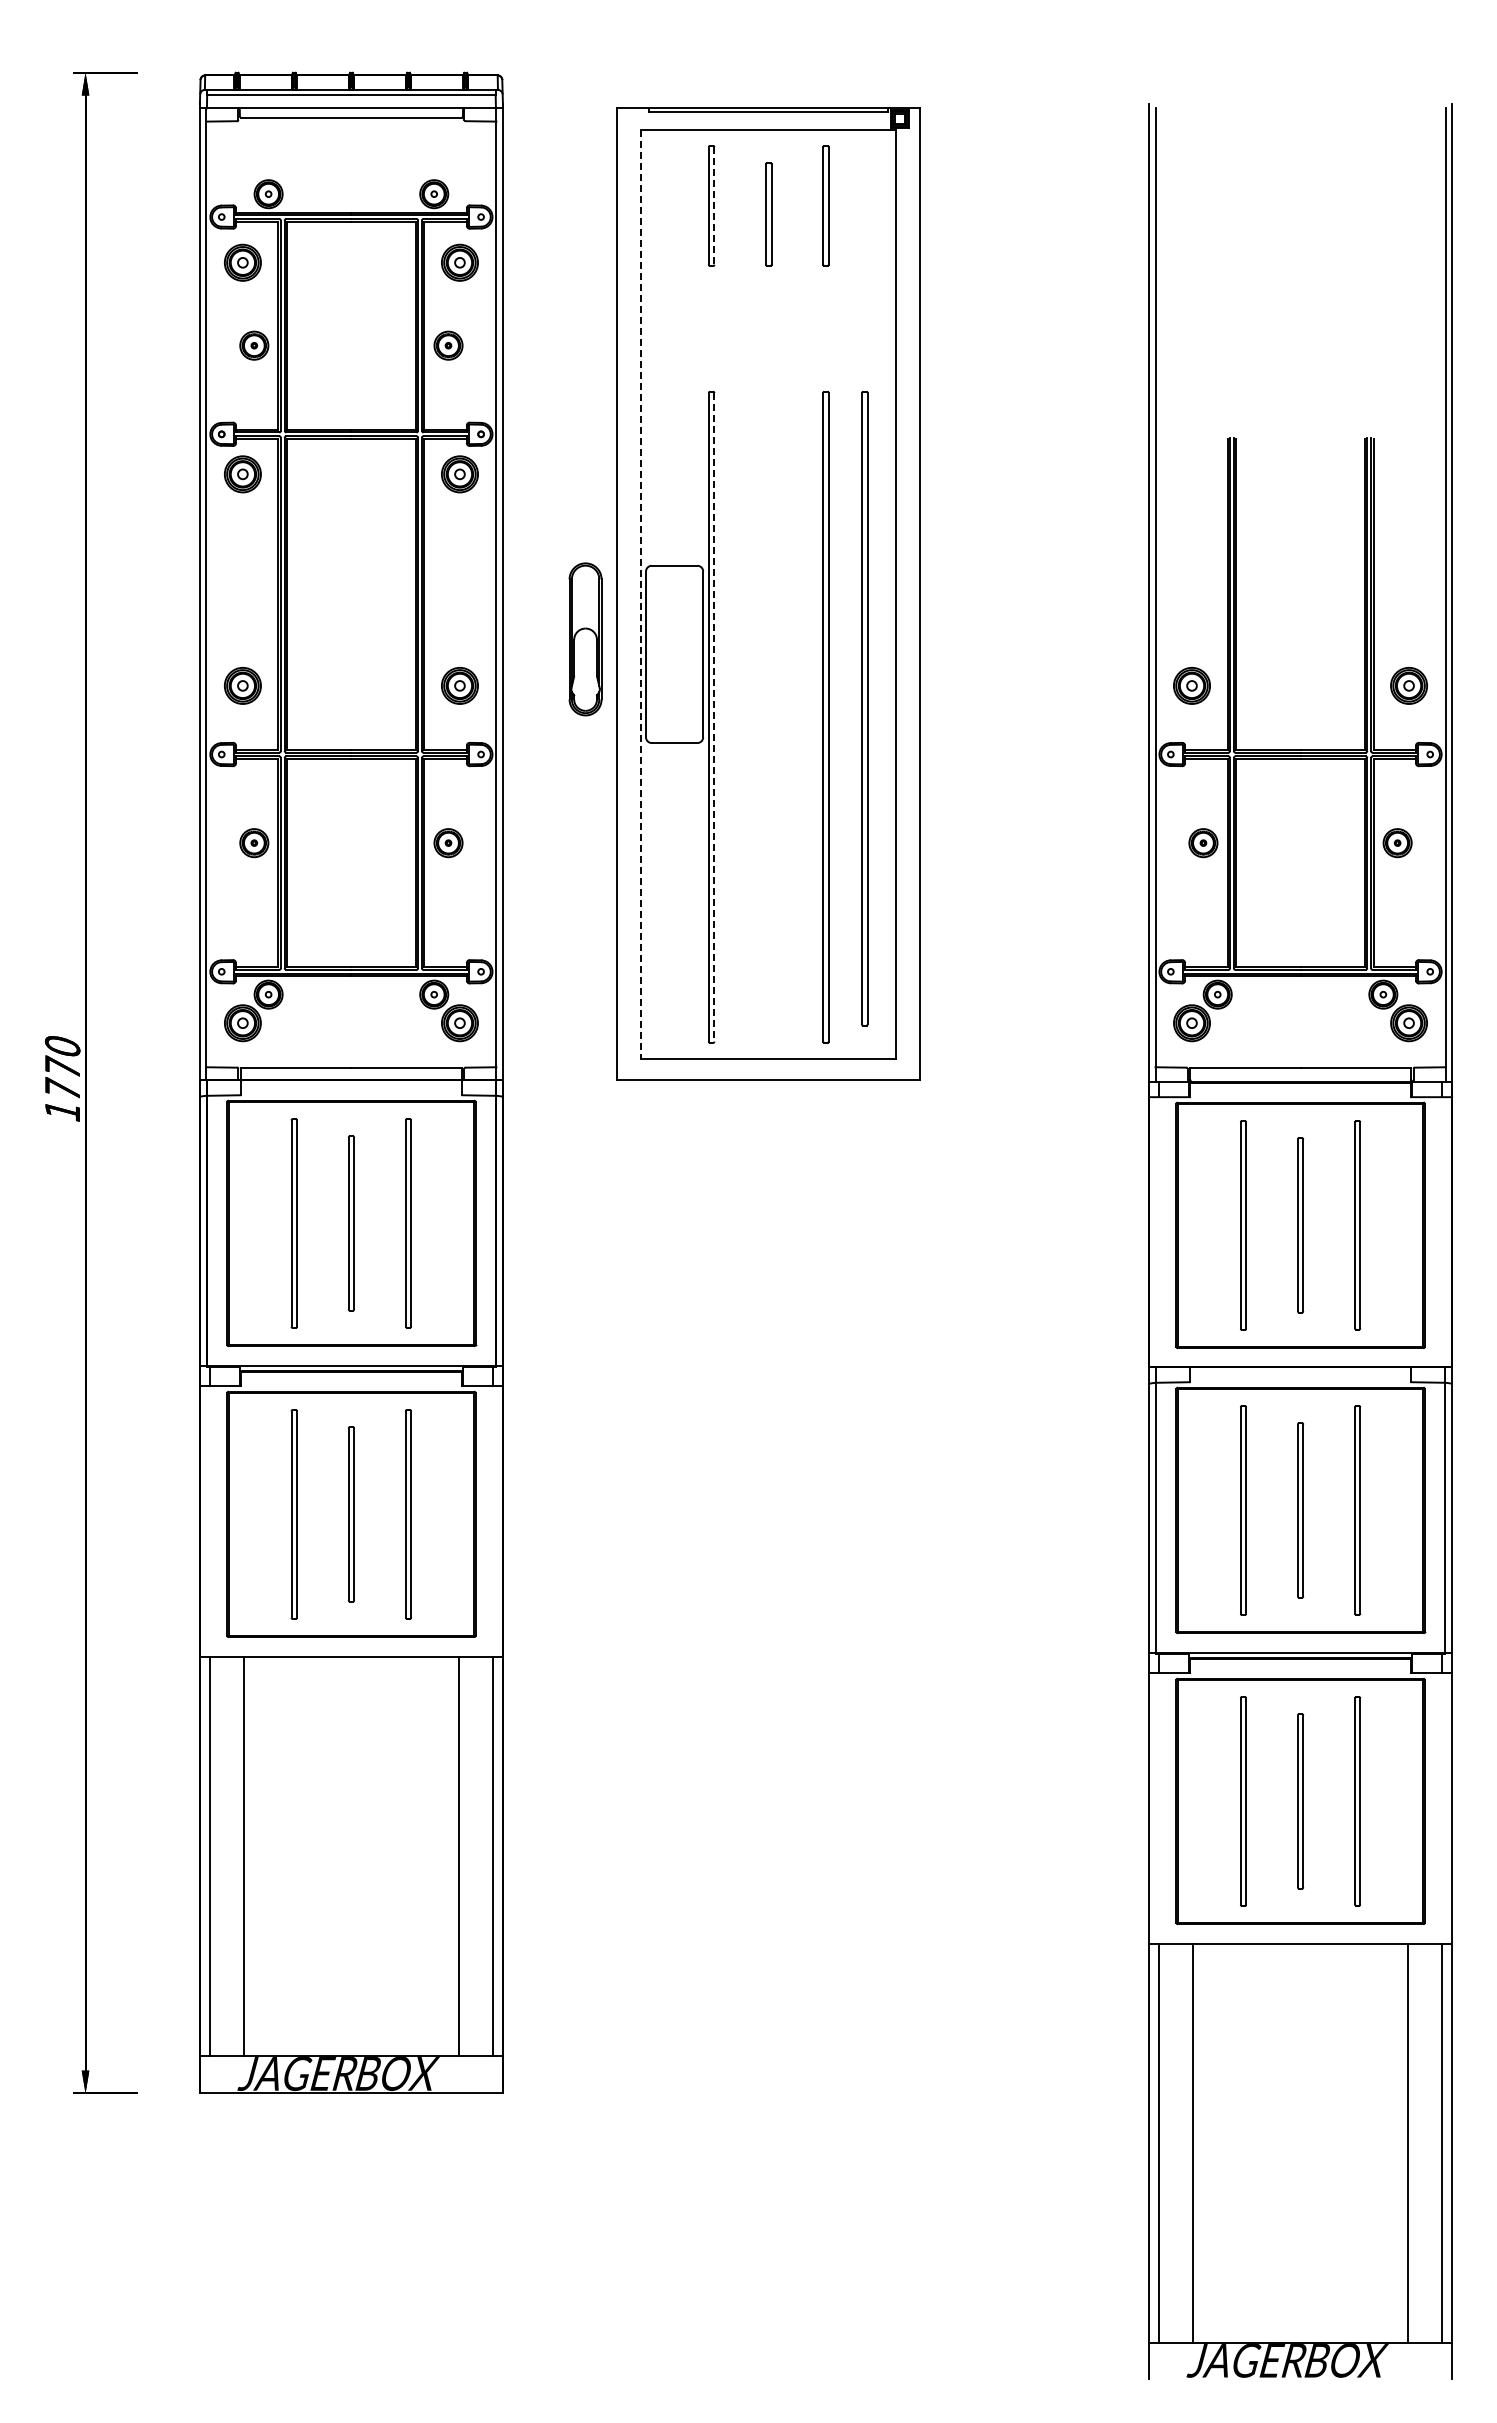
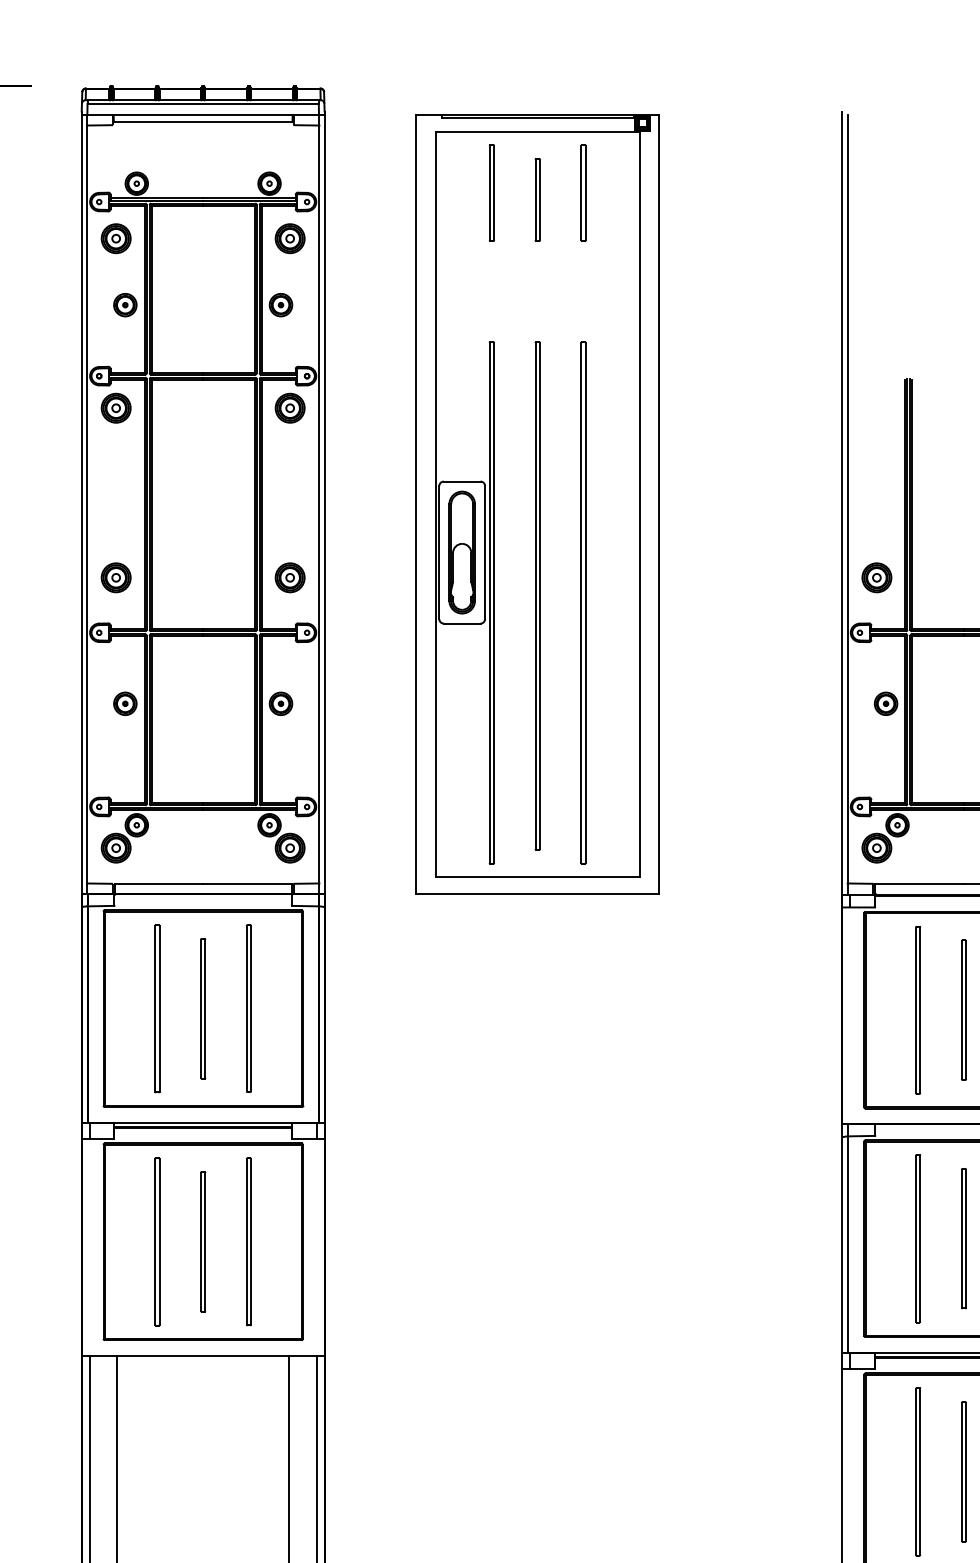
line: (714, 205) -> (494, 192), dashed -> solid
line: (641, 594) -> (435, 504), dashed -> solid
part: (585, 639) -> (462, 552), moved
part: (864, 708) -> (537, 595), moved
line: (714, 717) -> (494, 603), dashed -> solid

